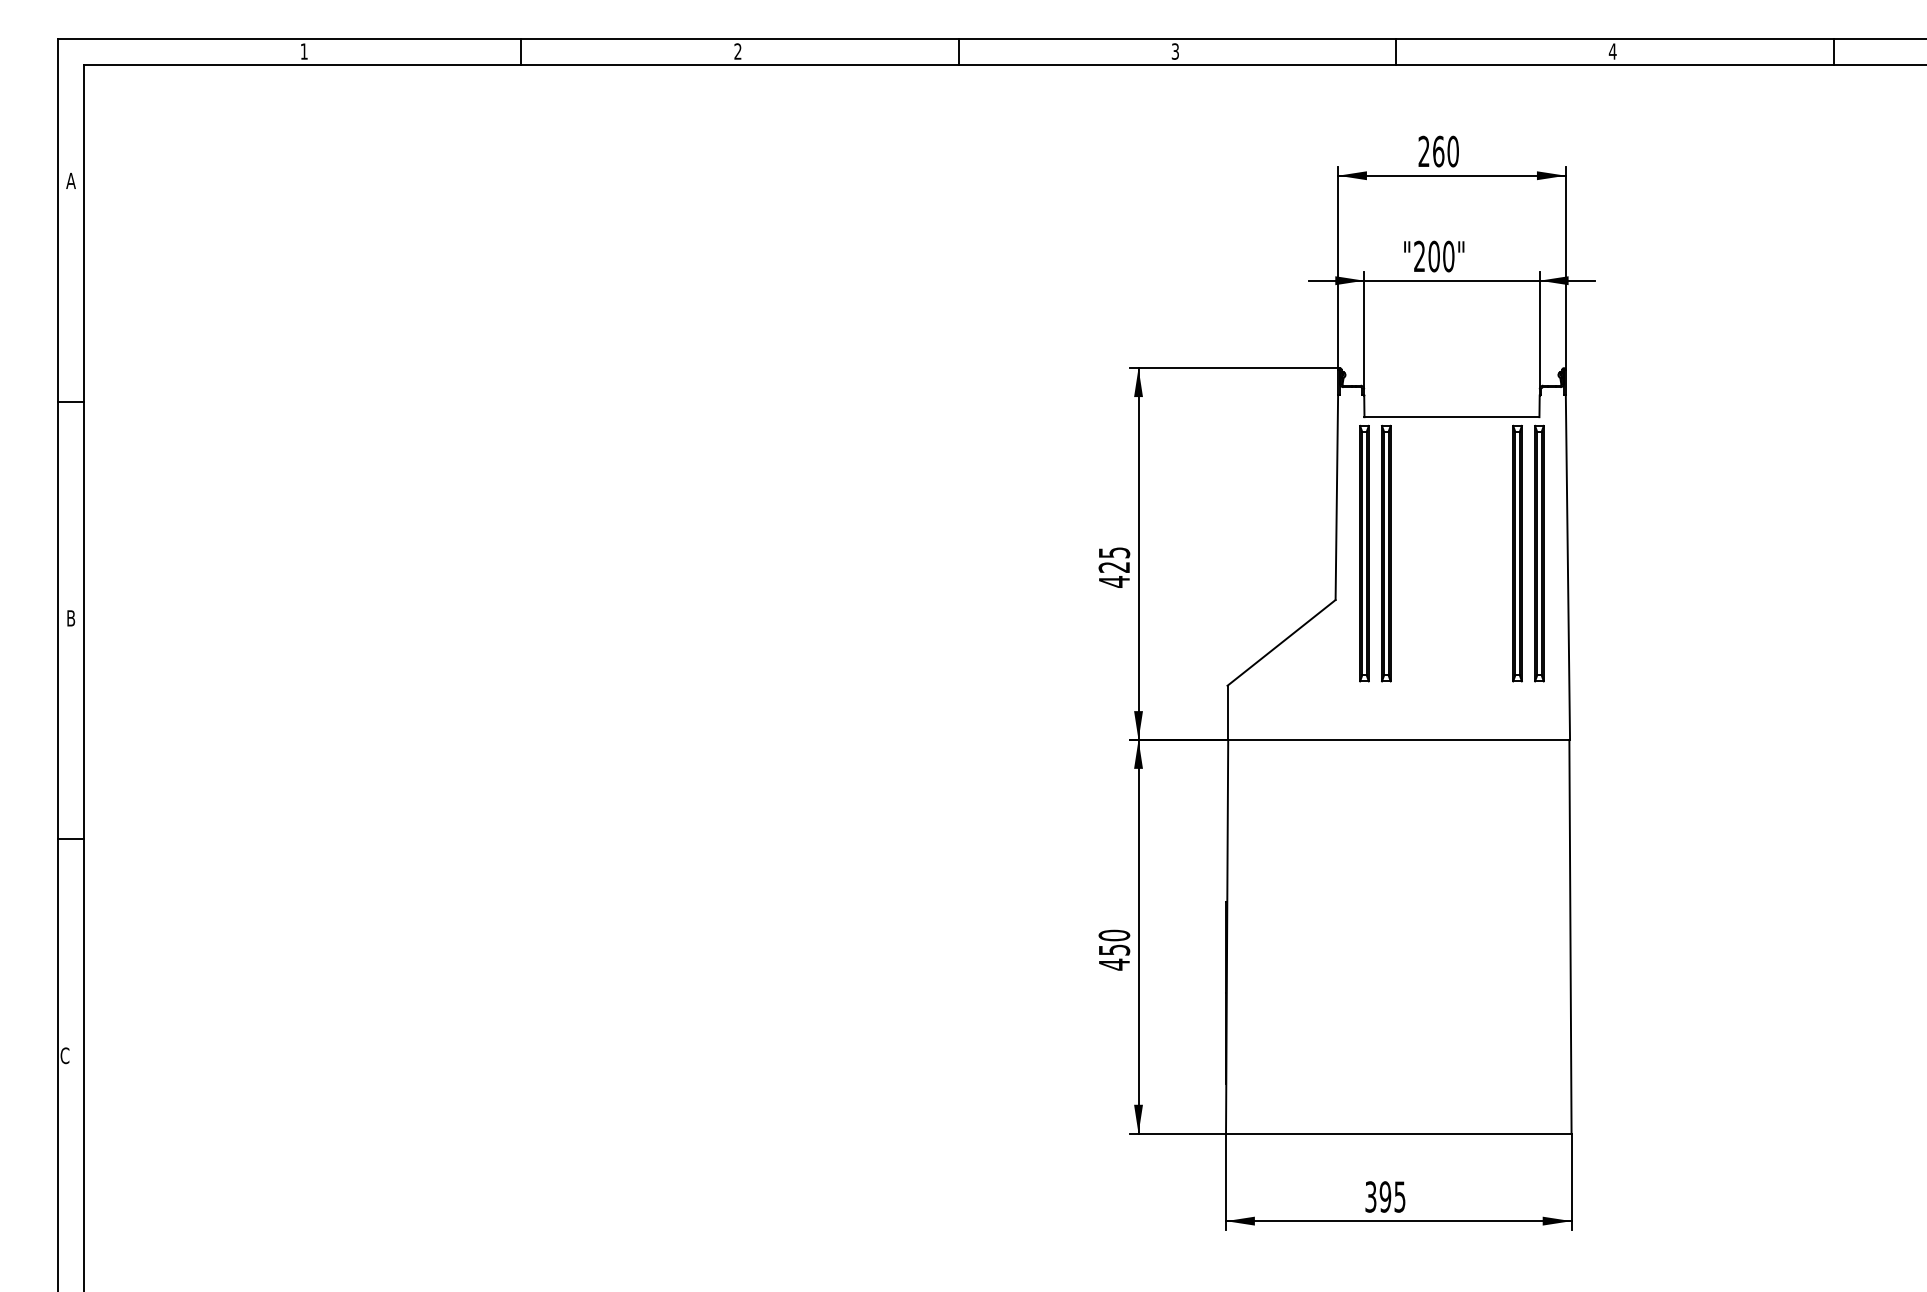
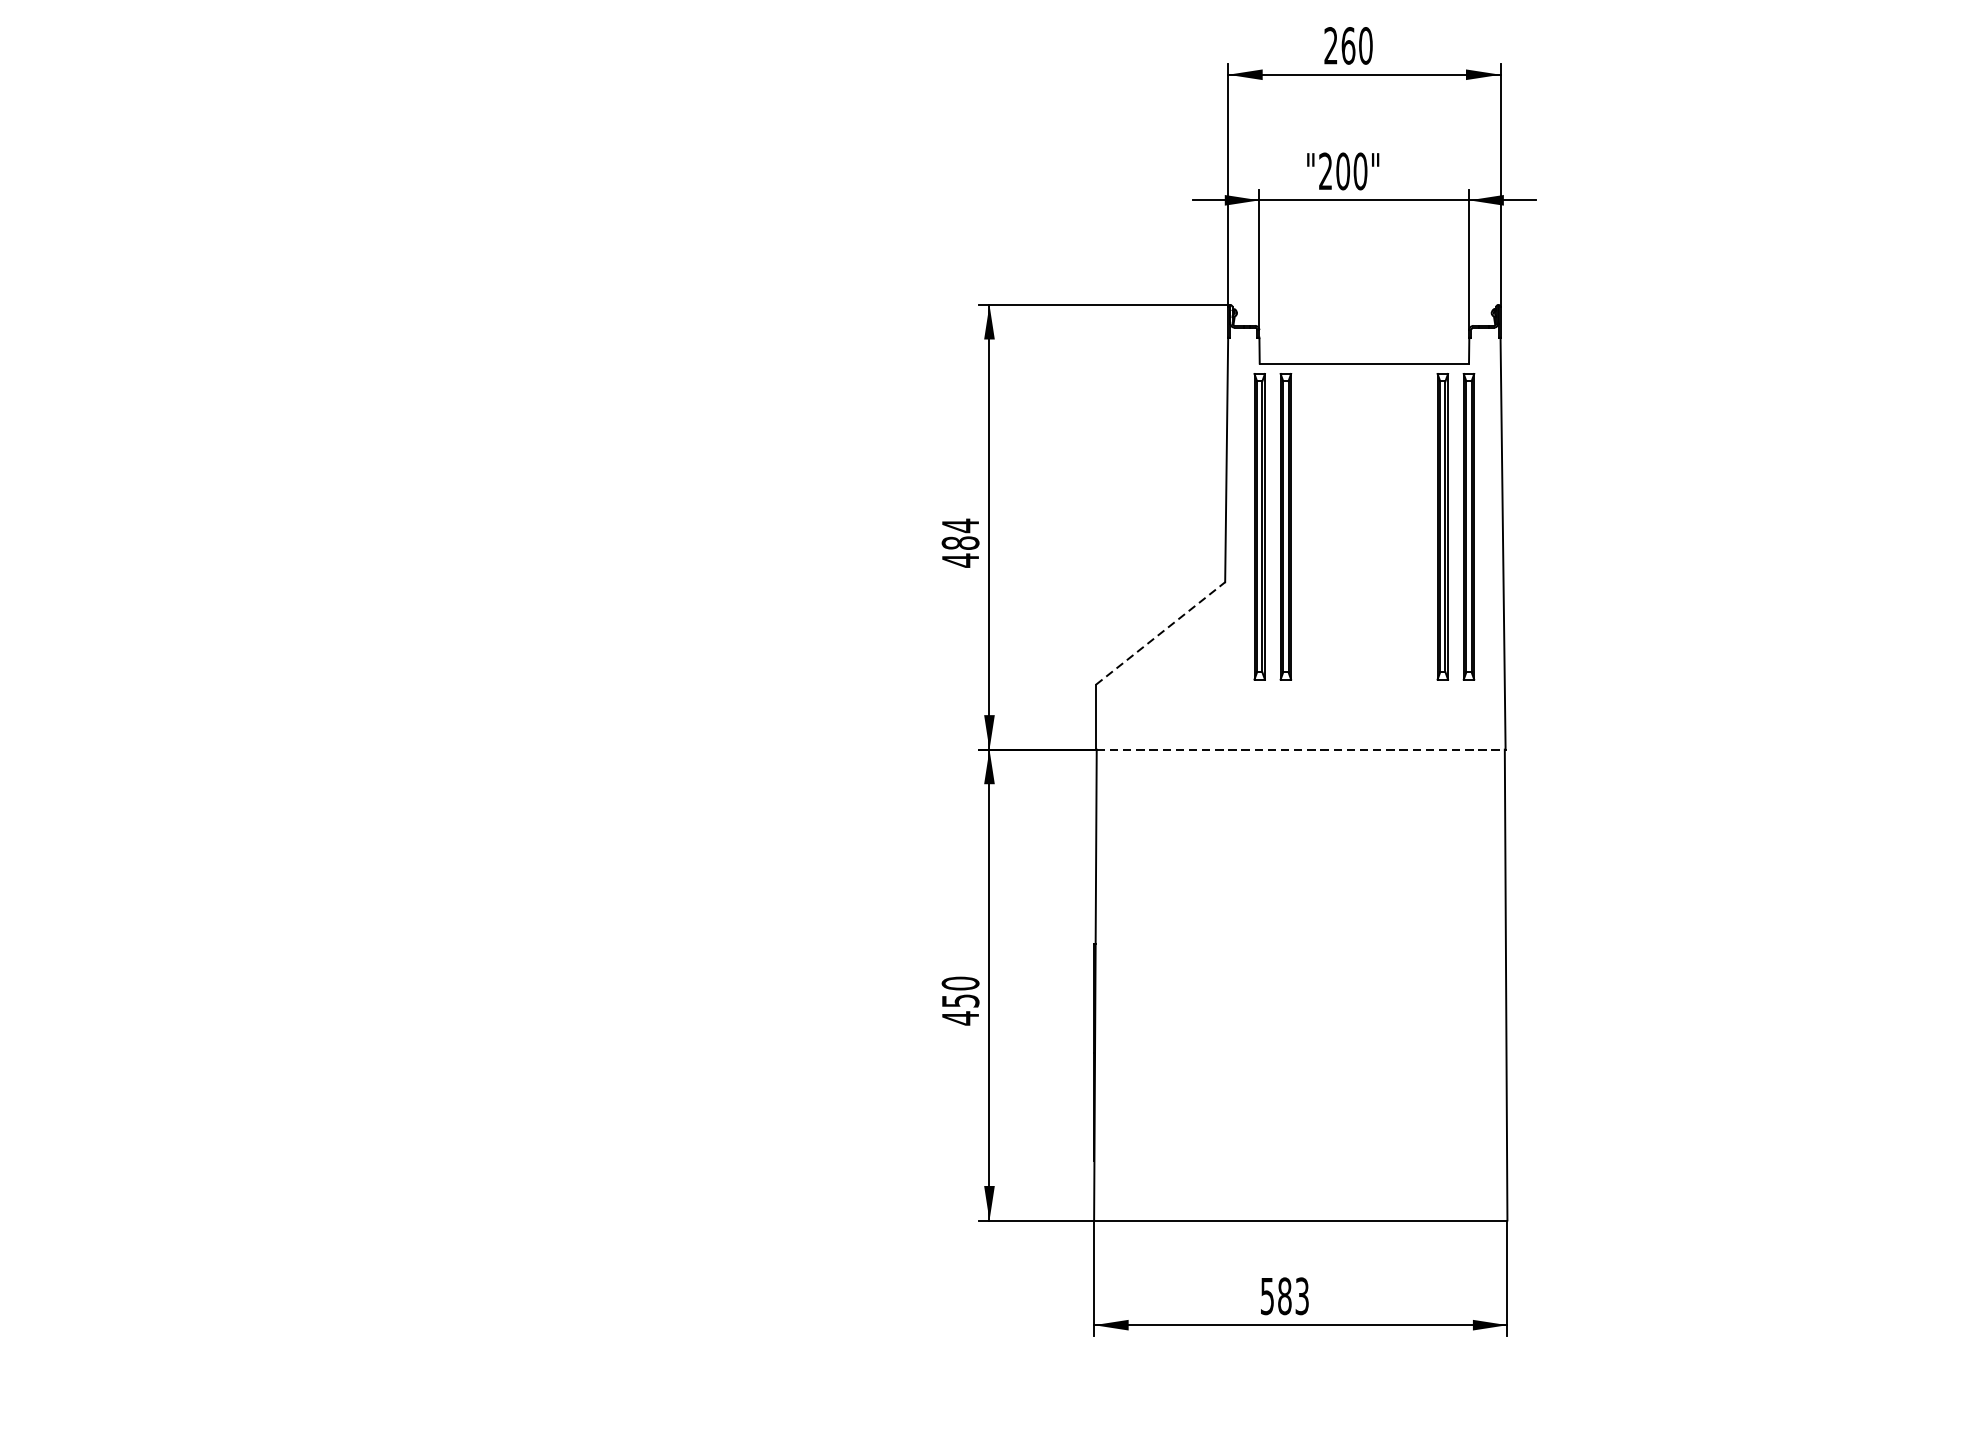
text: (1114, 559) -> (960, 533), 425 -> 484
line: (1281, 642) -> (1160, 633), solid -> dashed
line: (1398, 739) -> (1300, 749), solid -> dashed
text: (1385, 1196) -> (1284, 1295), 395 -> 583

